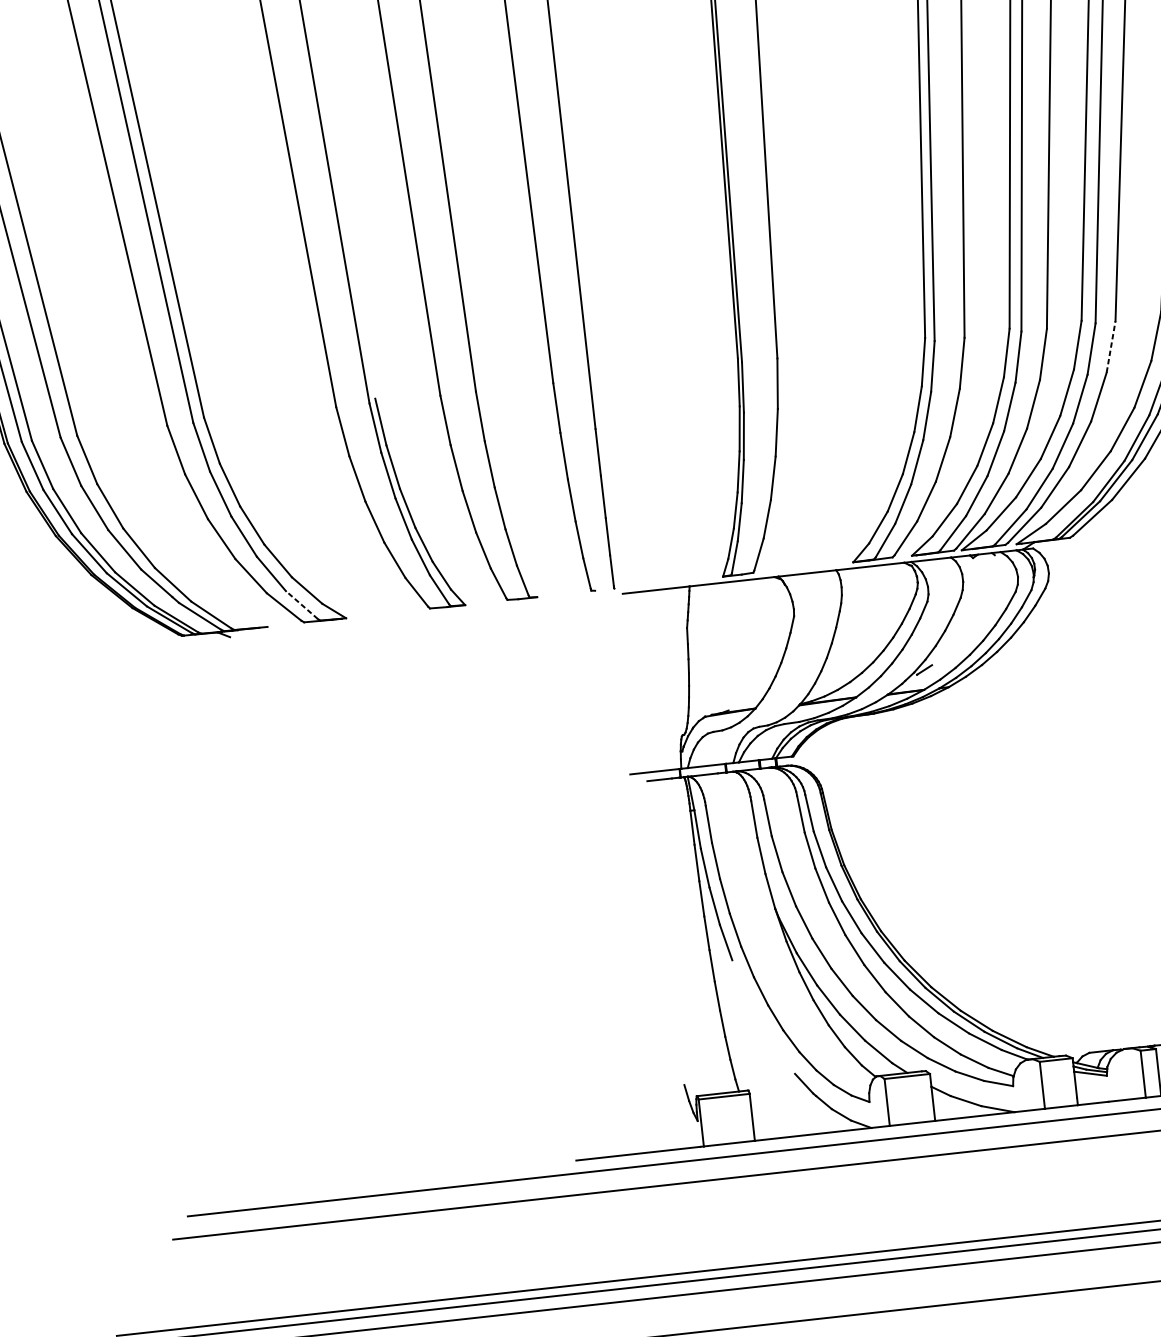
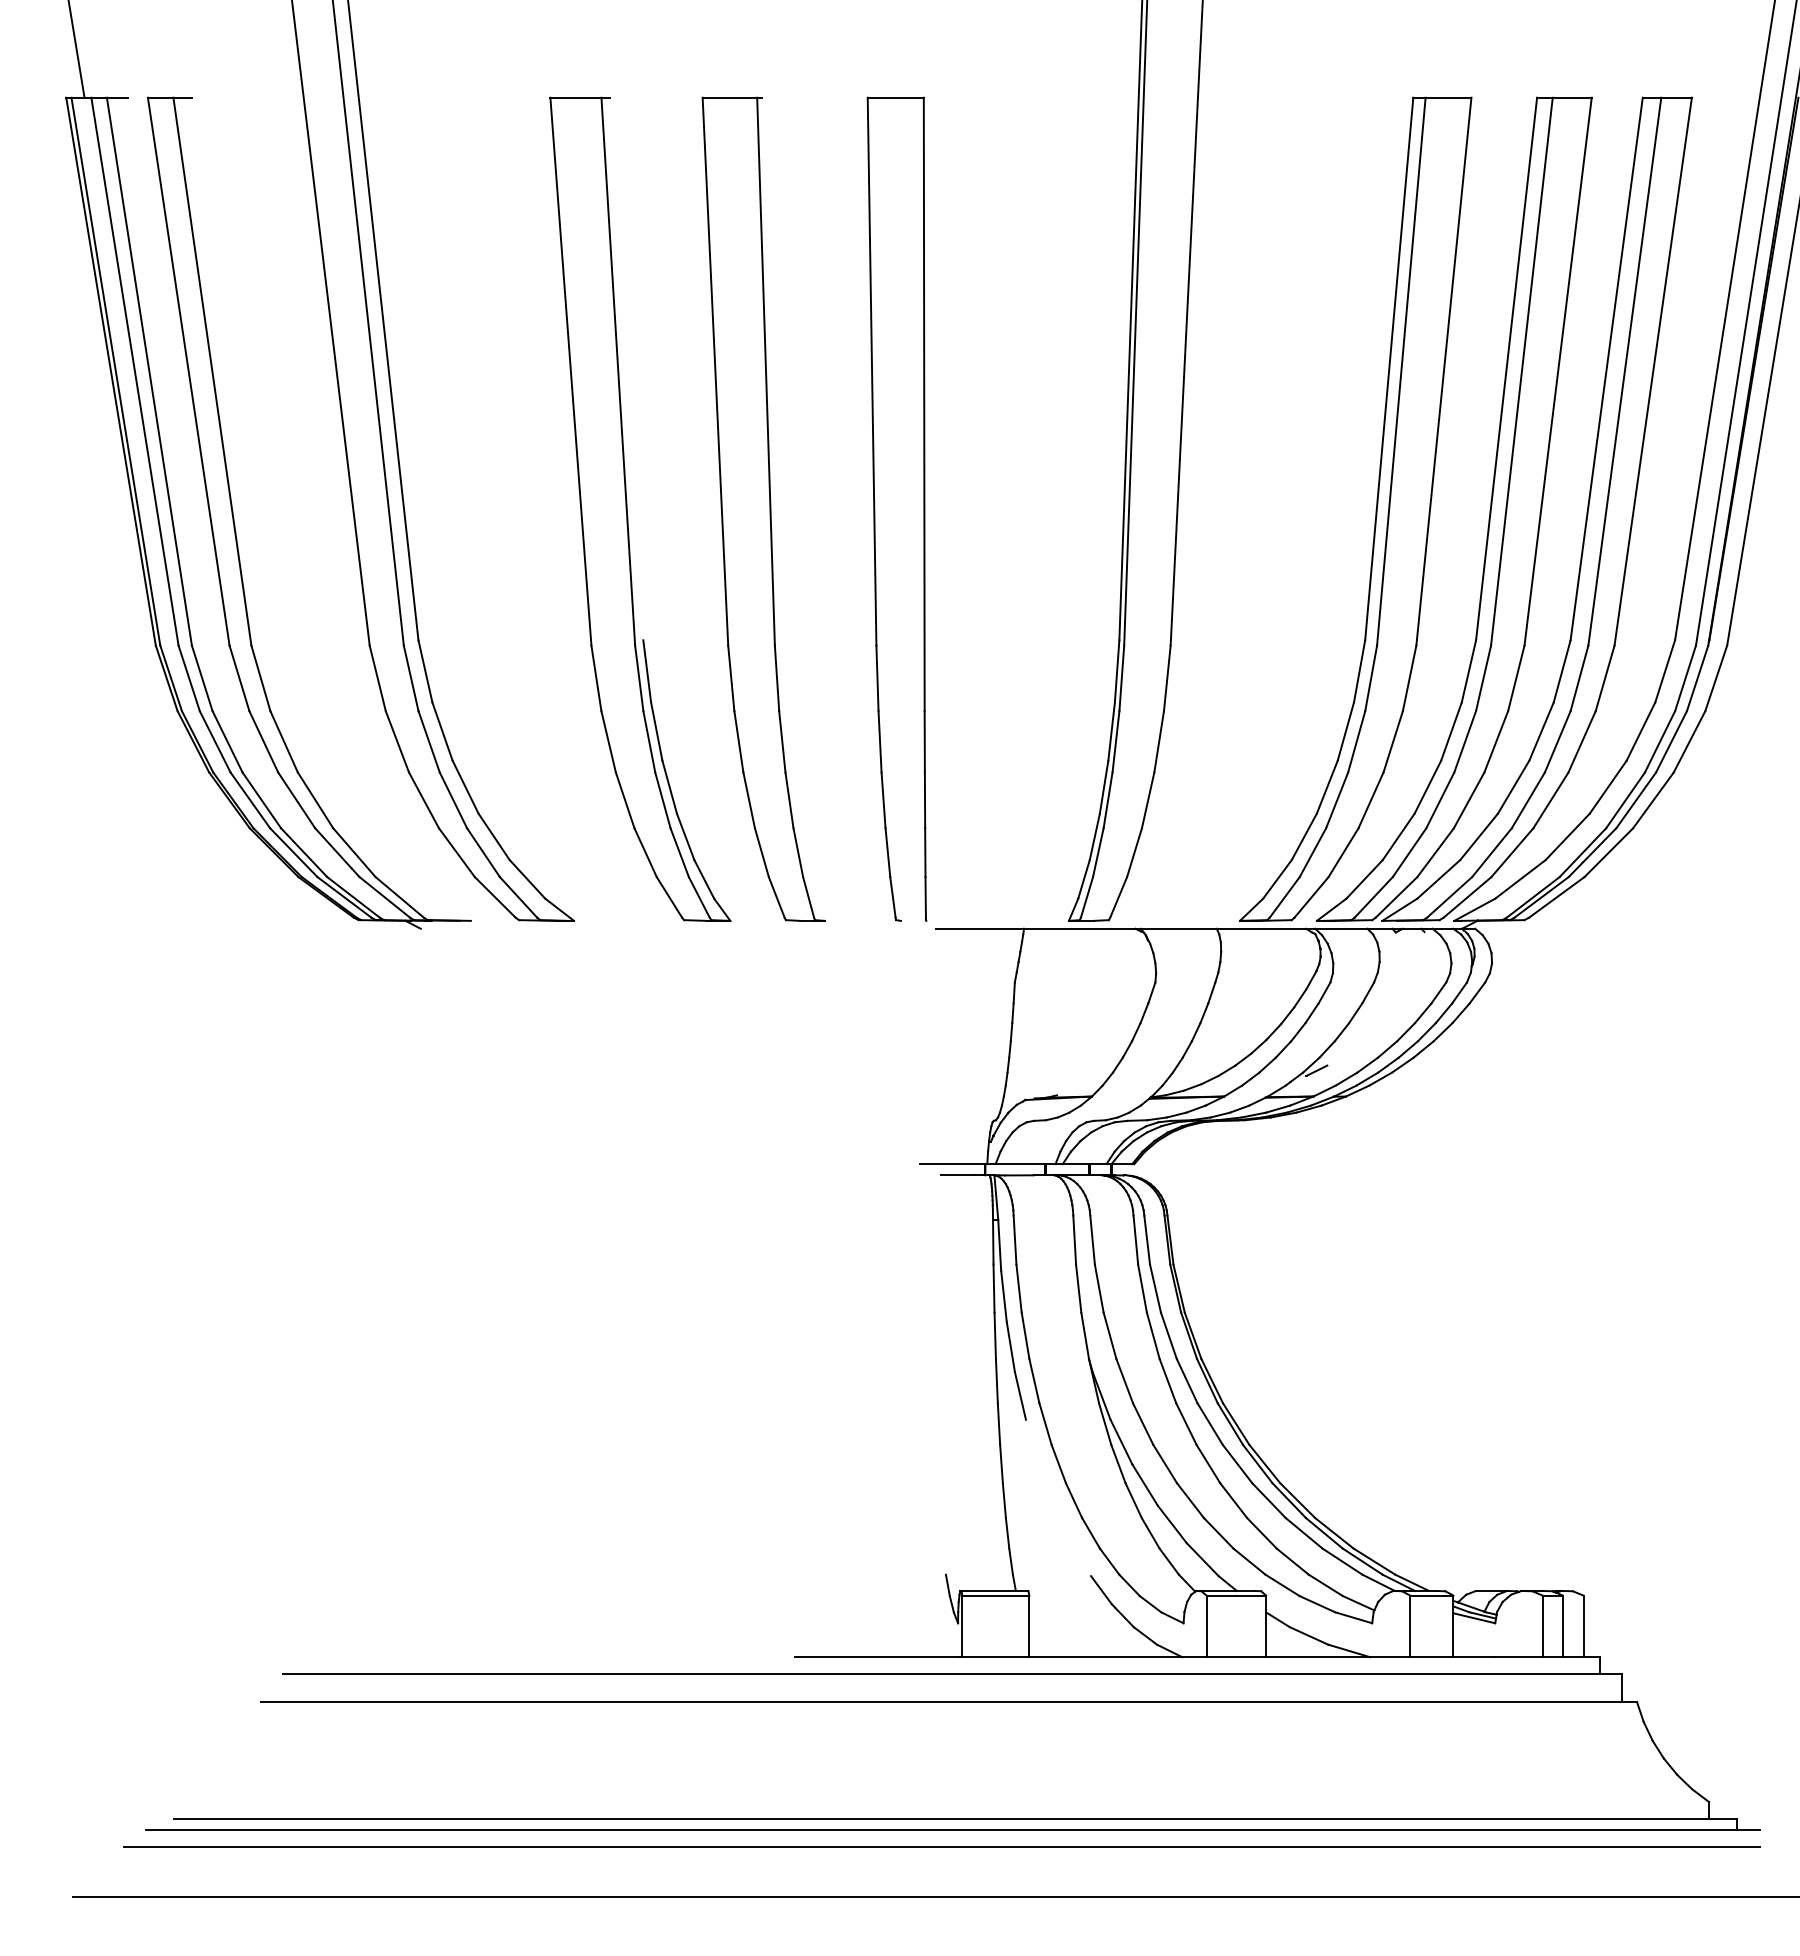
line: (1111, 346) -> (1605, 677), dashed -> solid
line: (301, 605) -> (518, 897), dashed -> solid

